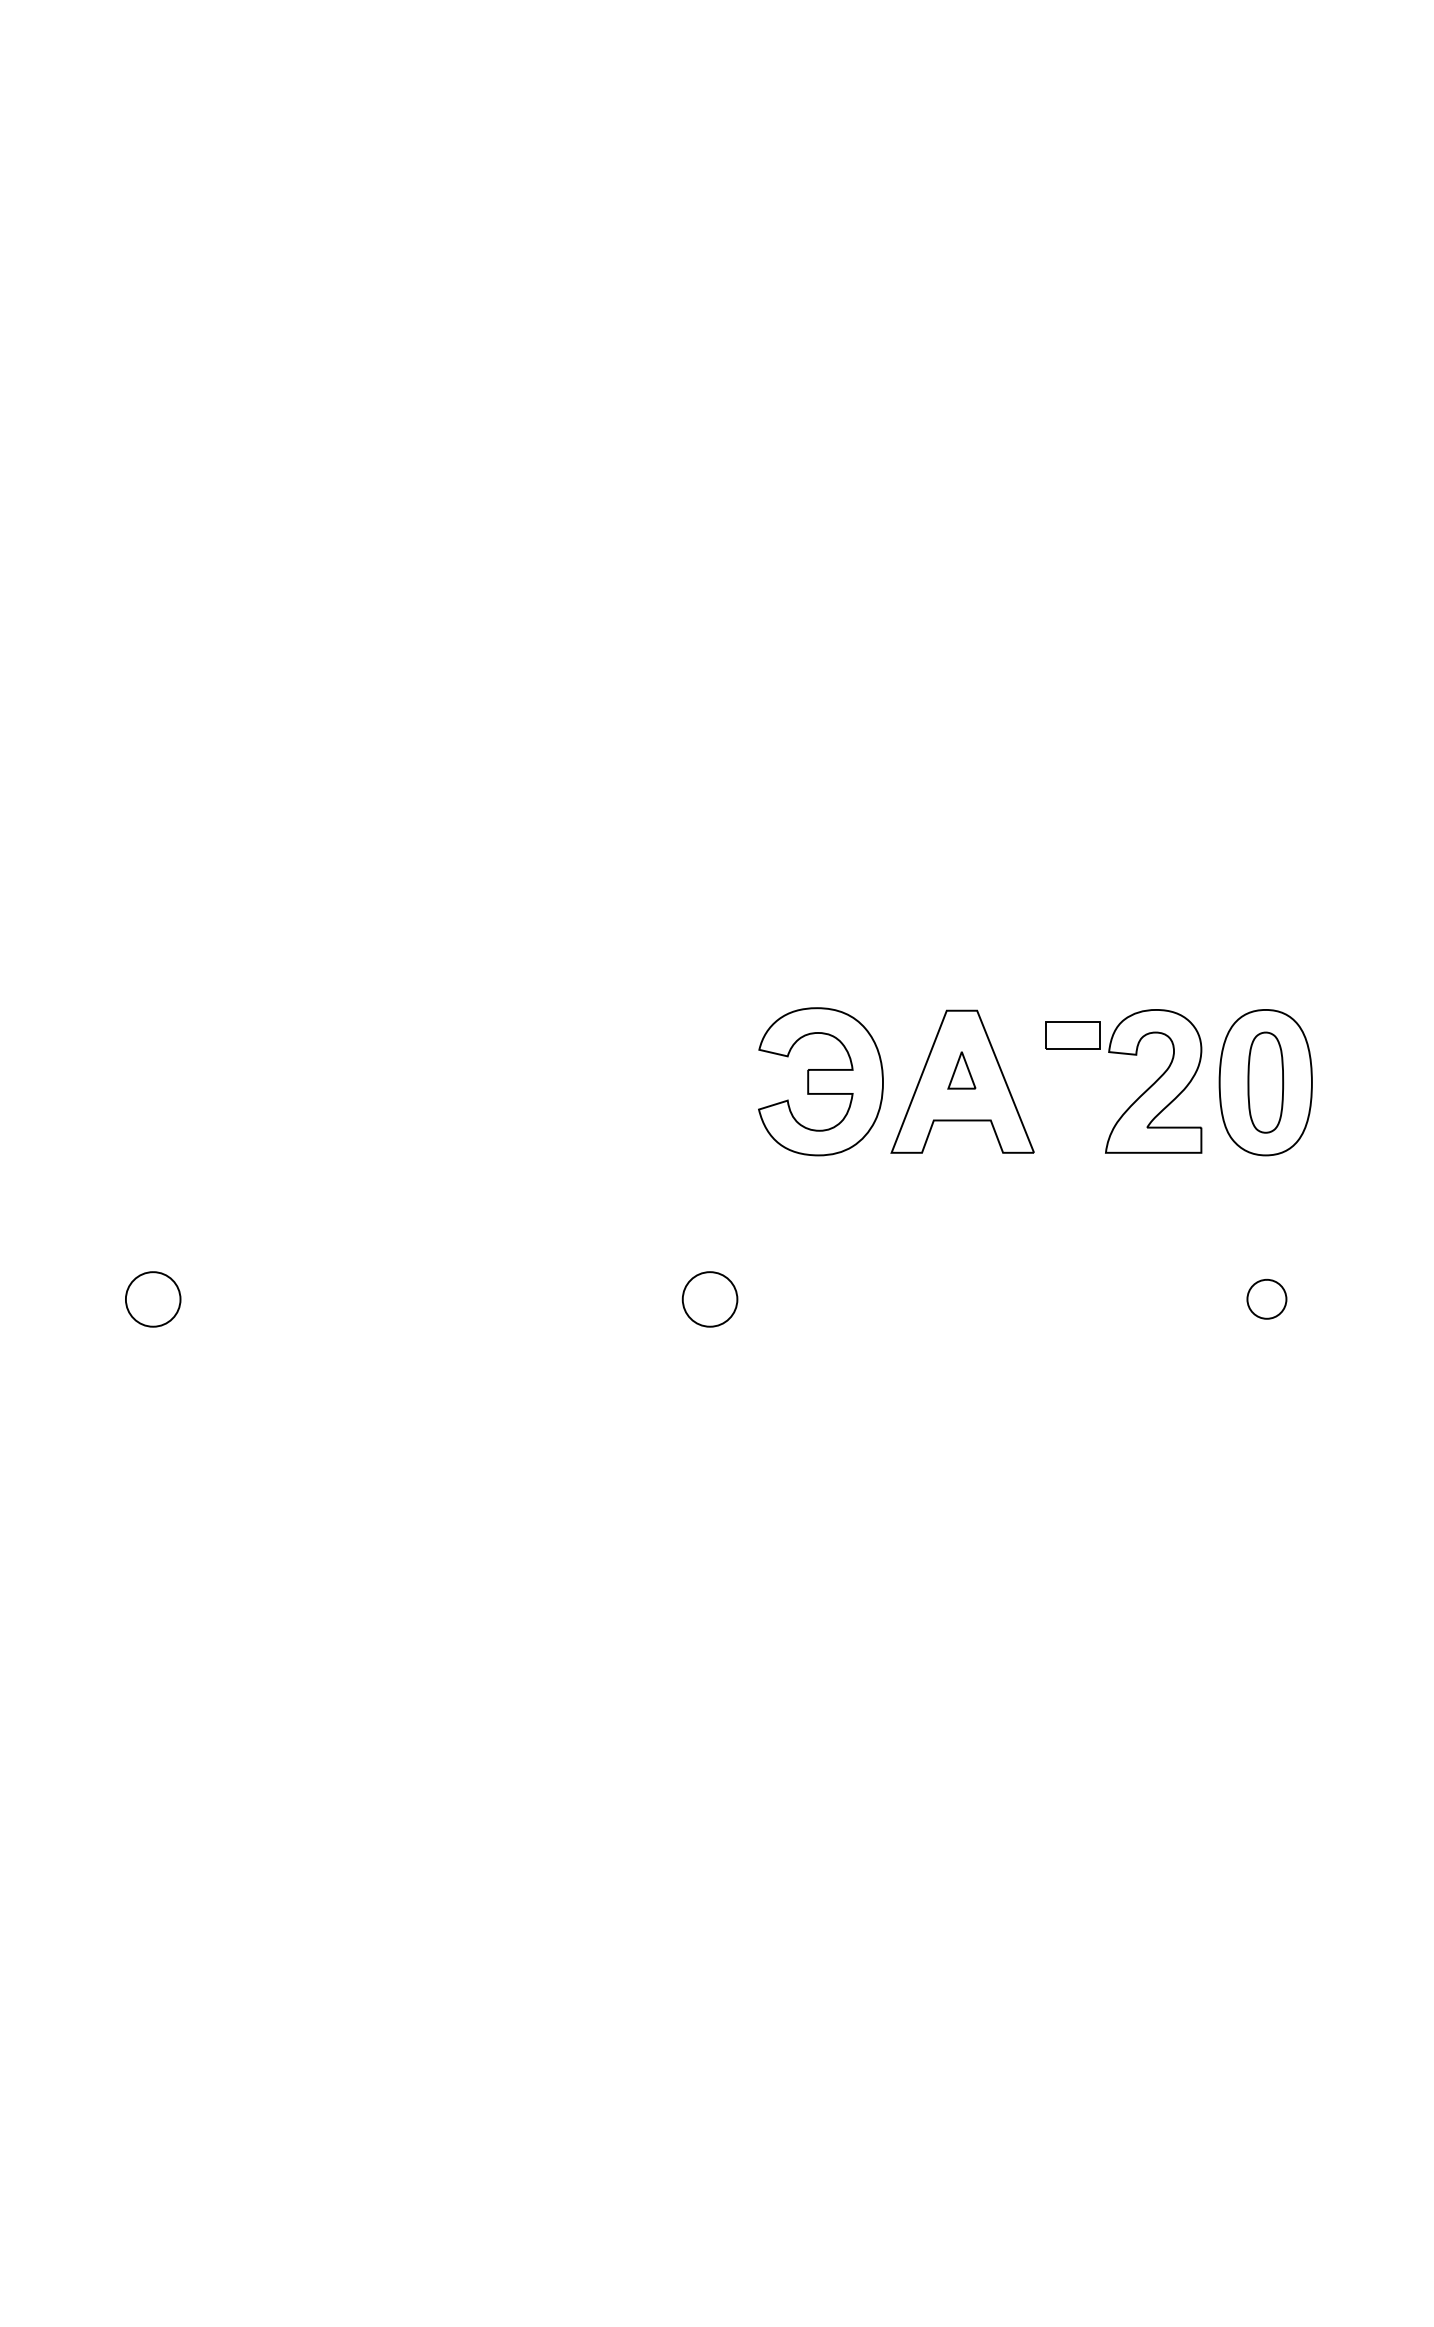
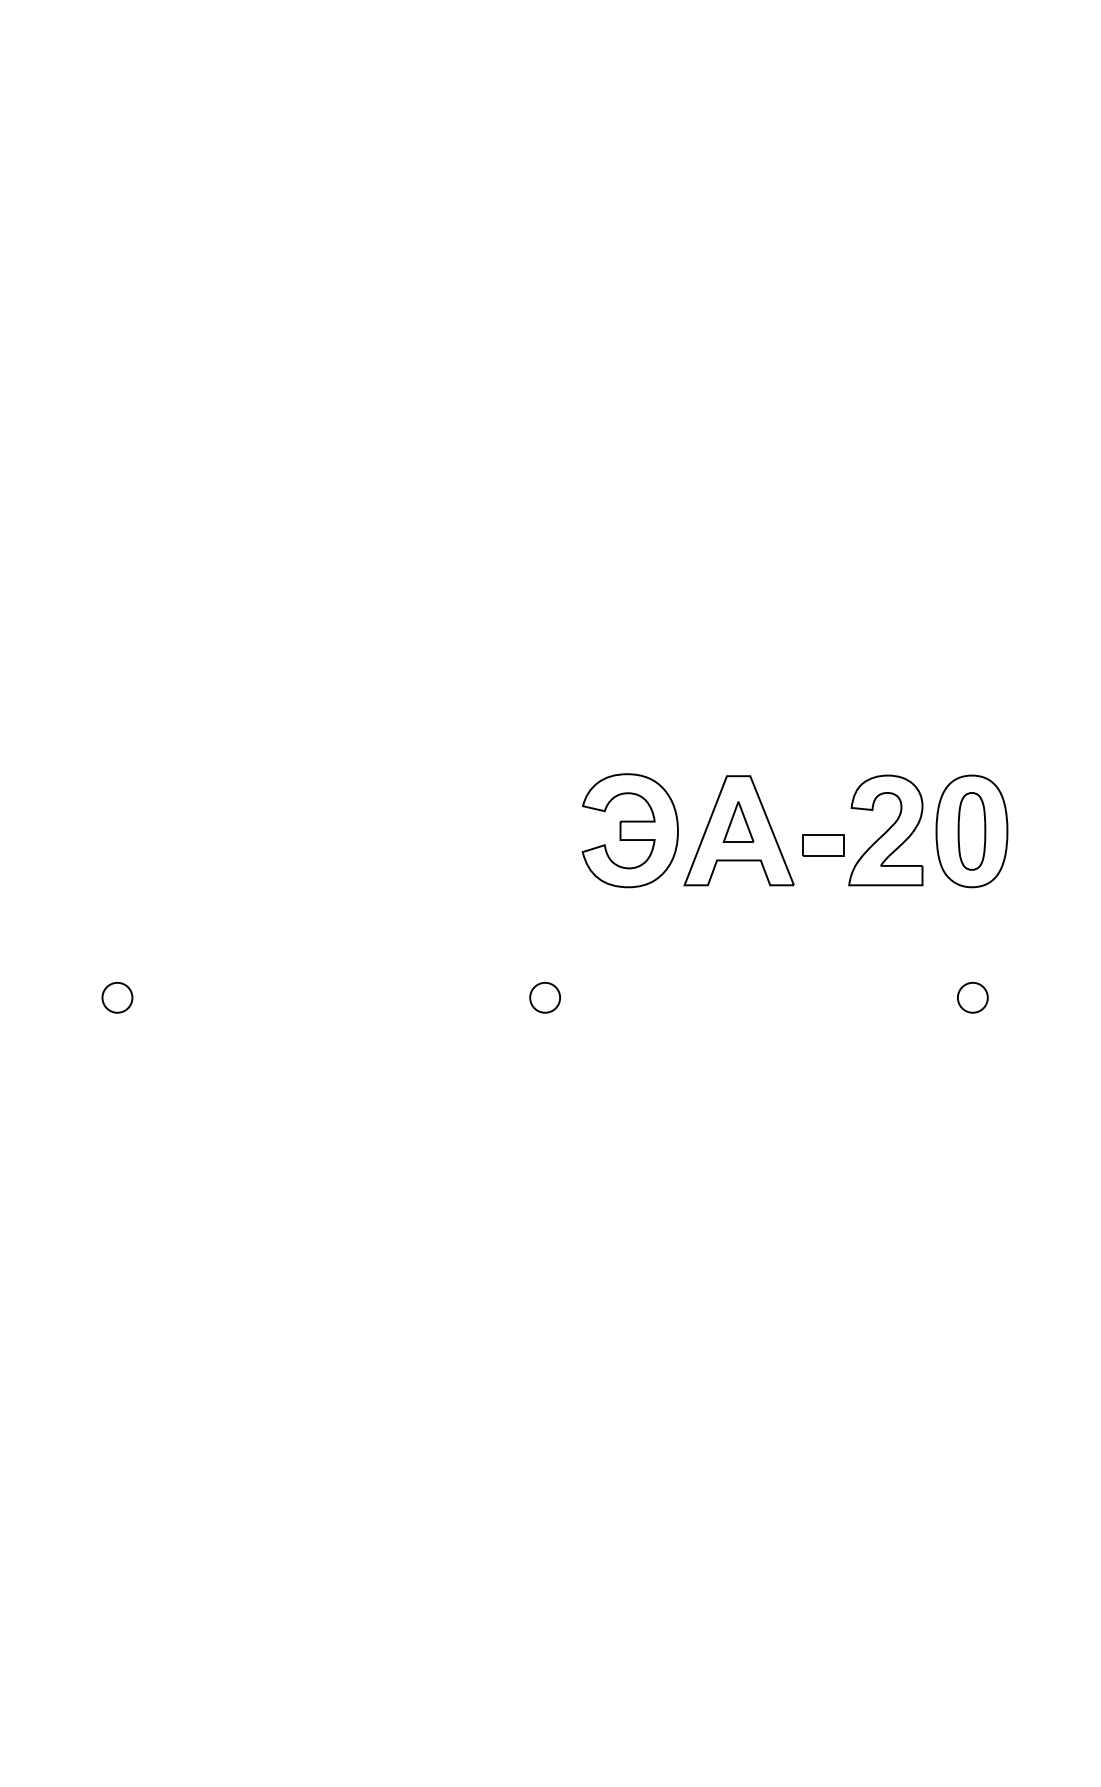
part: (1072, 1035) -> (823, 845), moved
part: (961, 1070) -> (738, 822), size x1.43
part: (152, 1298) -> (116, 997), size x0.71
part: (709, 1298) -> (544, 997), size x0.71

